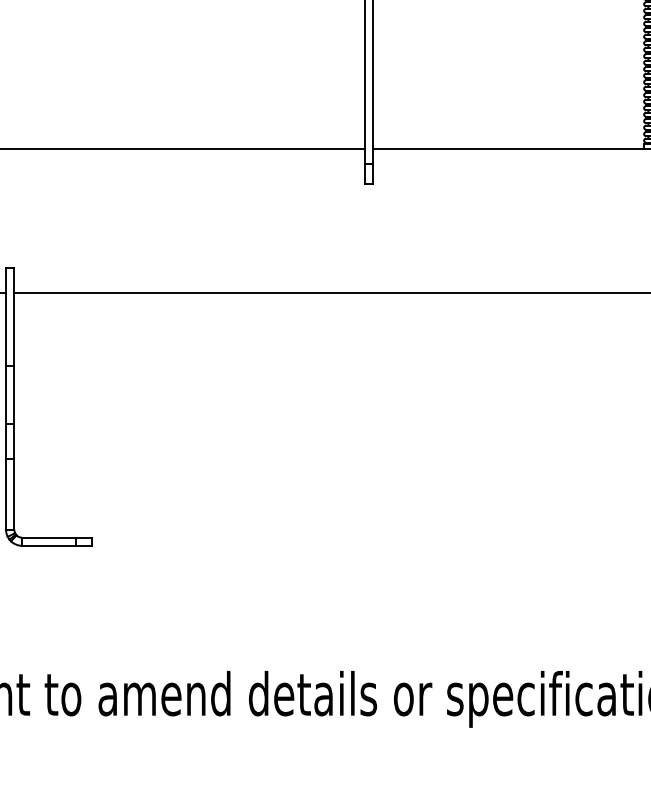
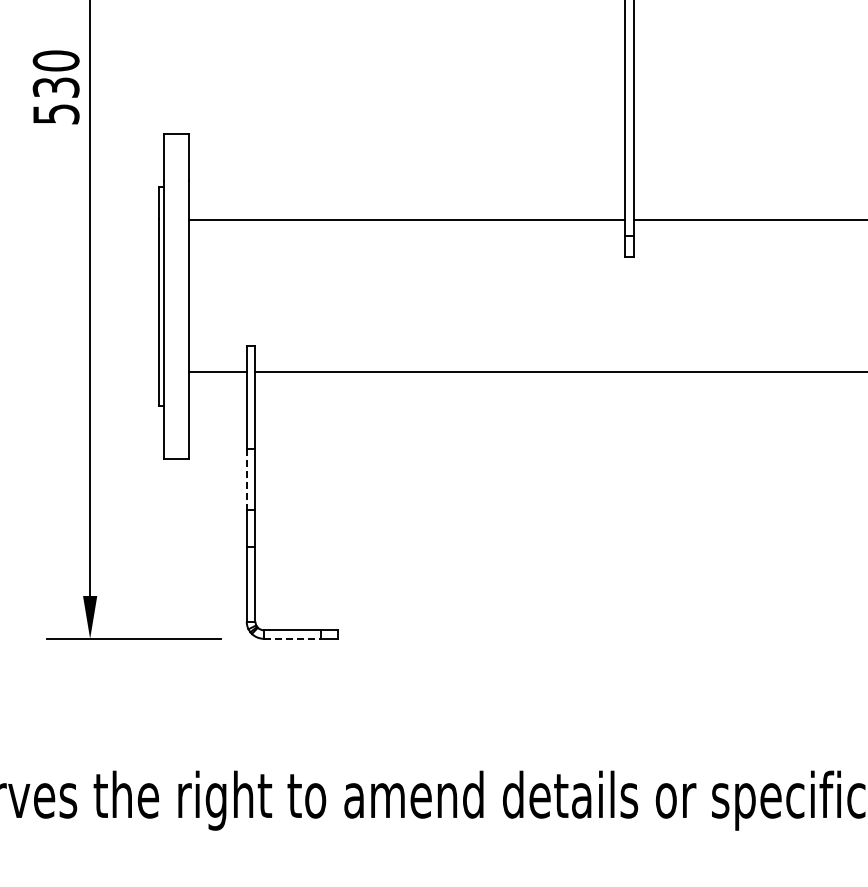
line: (5, 394) -> (246, 479), solid -> dashed
line: (49, 545) -> (292, 638), solid -> dashed

